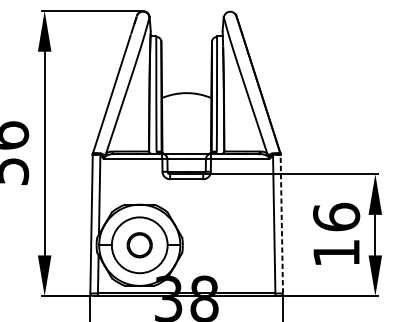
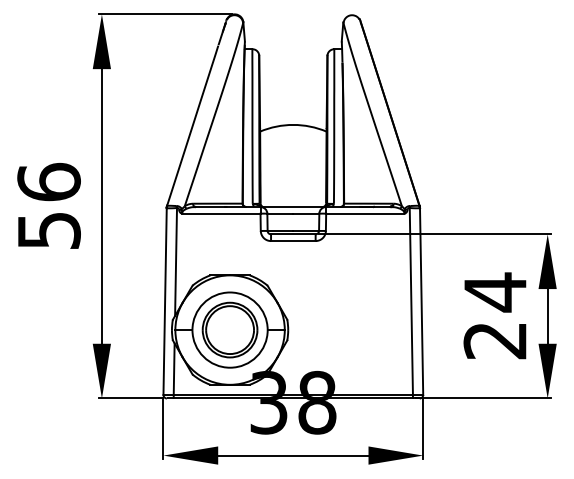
line: (281, 224) -> (421, 301), dashed -> solid
text: (336, 234) -> (495, 315), 16 -> 24
part: (139, 244) -> (229, 329), size x1.67

